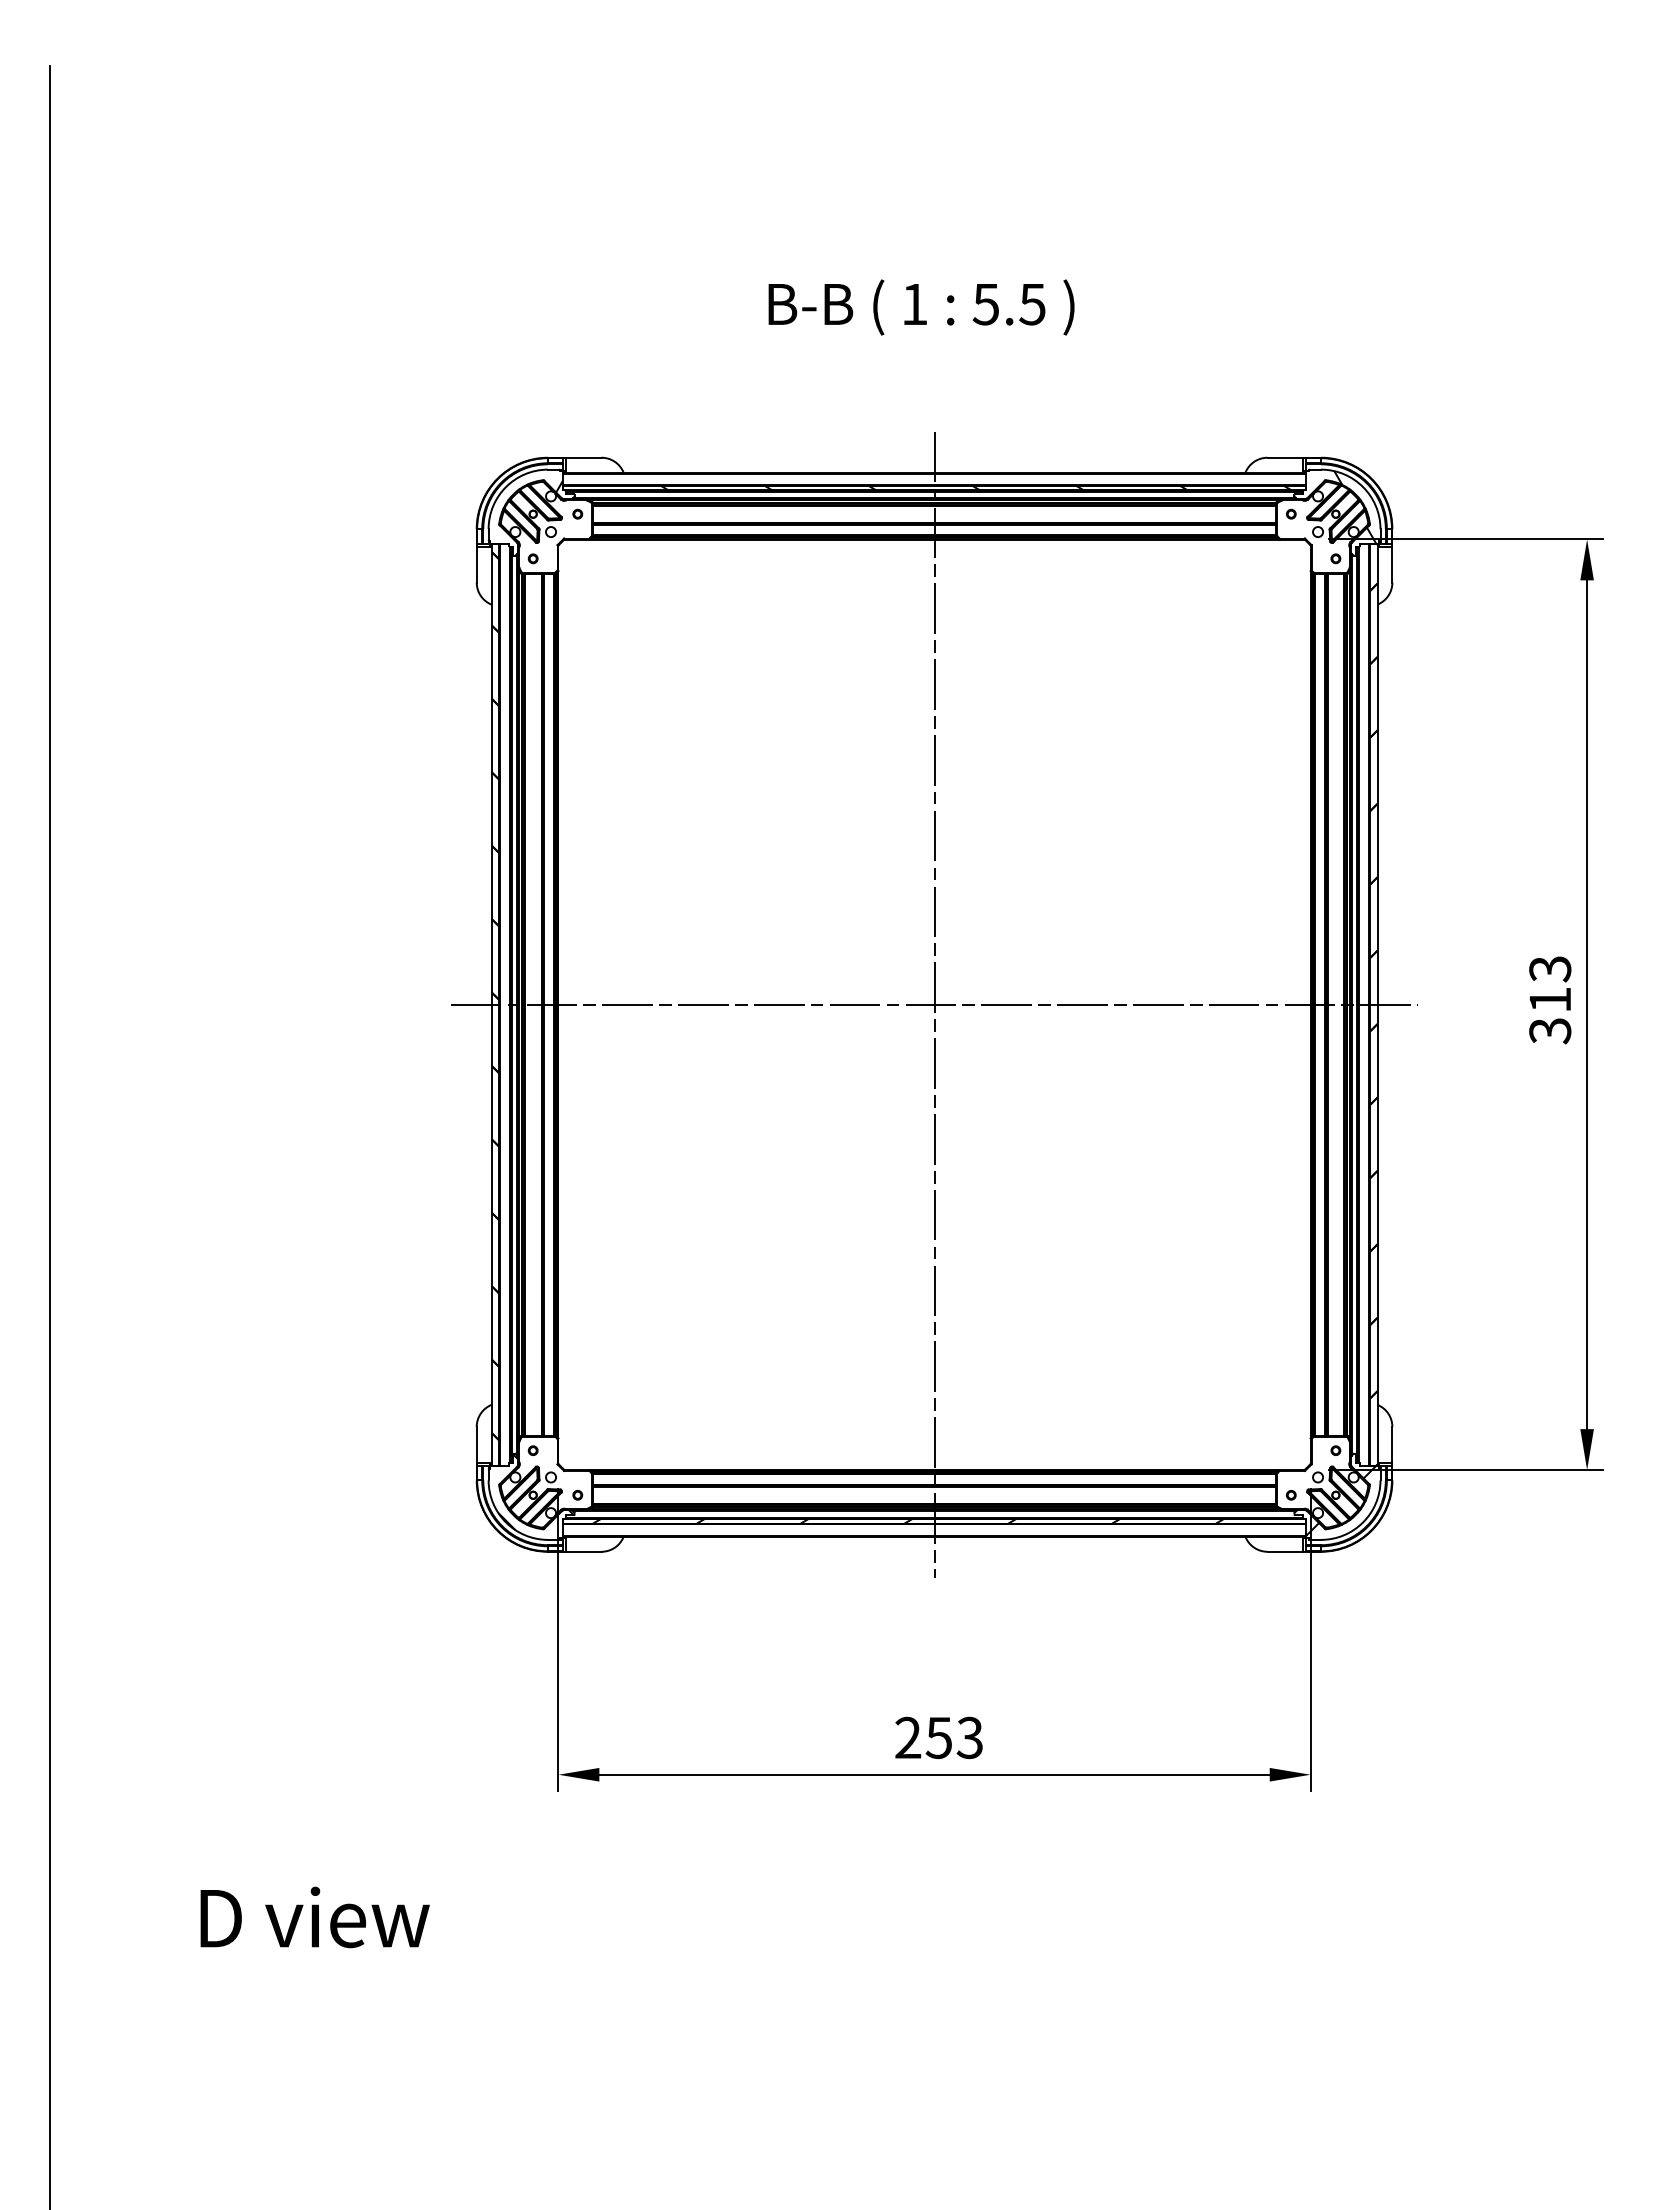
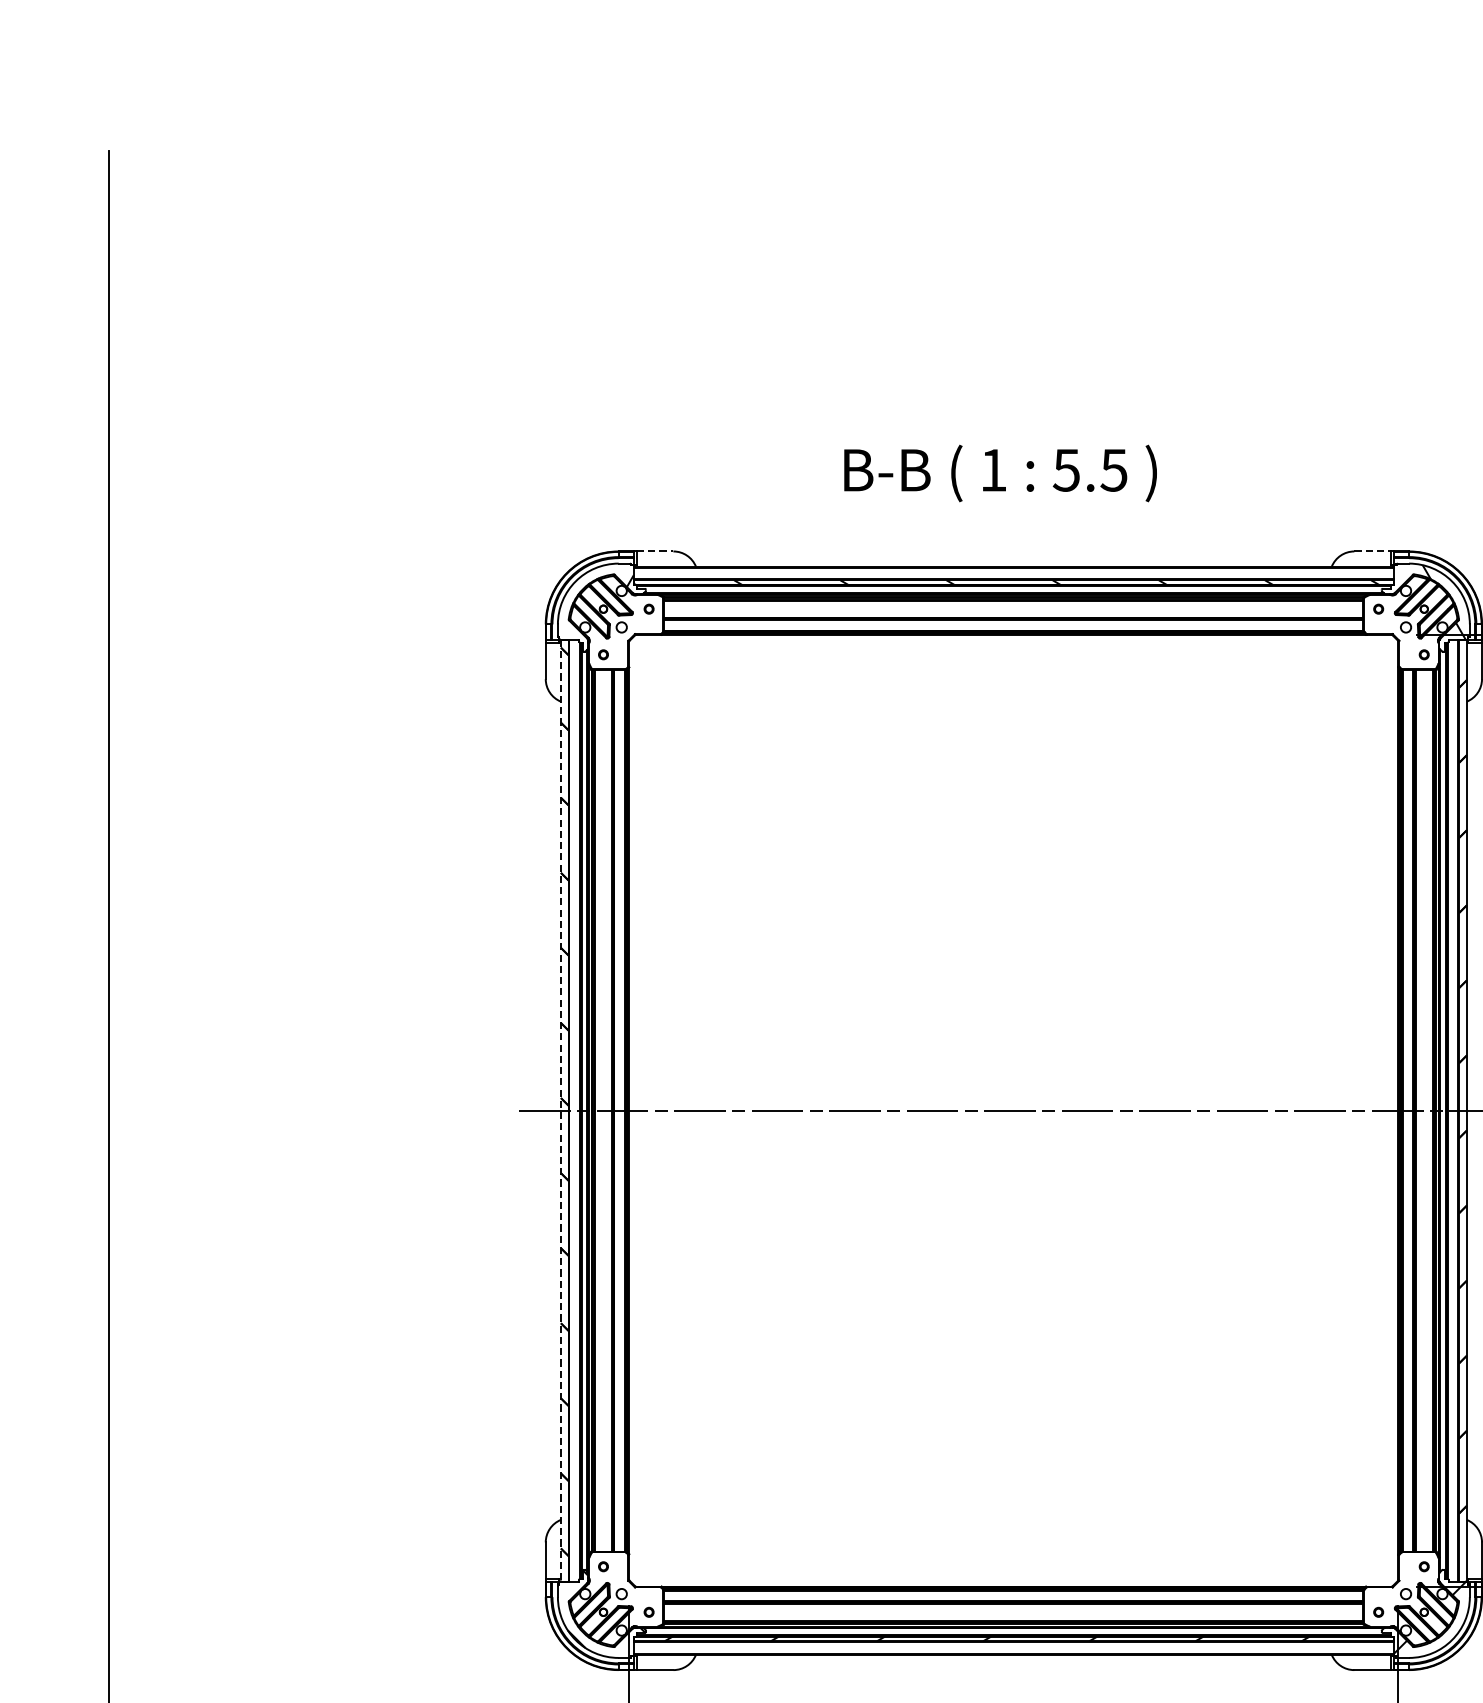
text: (921, 307) -> (1000, 473), moved
line: (583, 457) -> (654, 551), solid -> dashed
line: (1285, 457) -> (1372, 551), solid -> dashed
line: (491, 1004) -> (560, 1110), solid -> dashed
line: (934, 1004) -> (1013, 1110), removed

